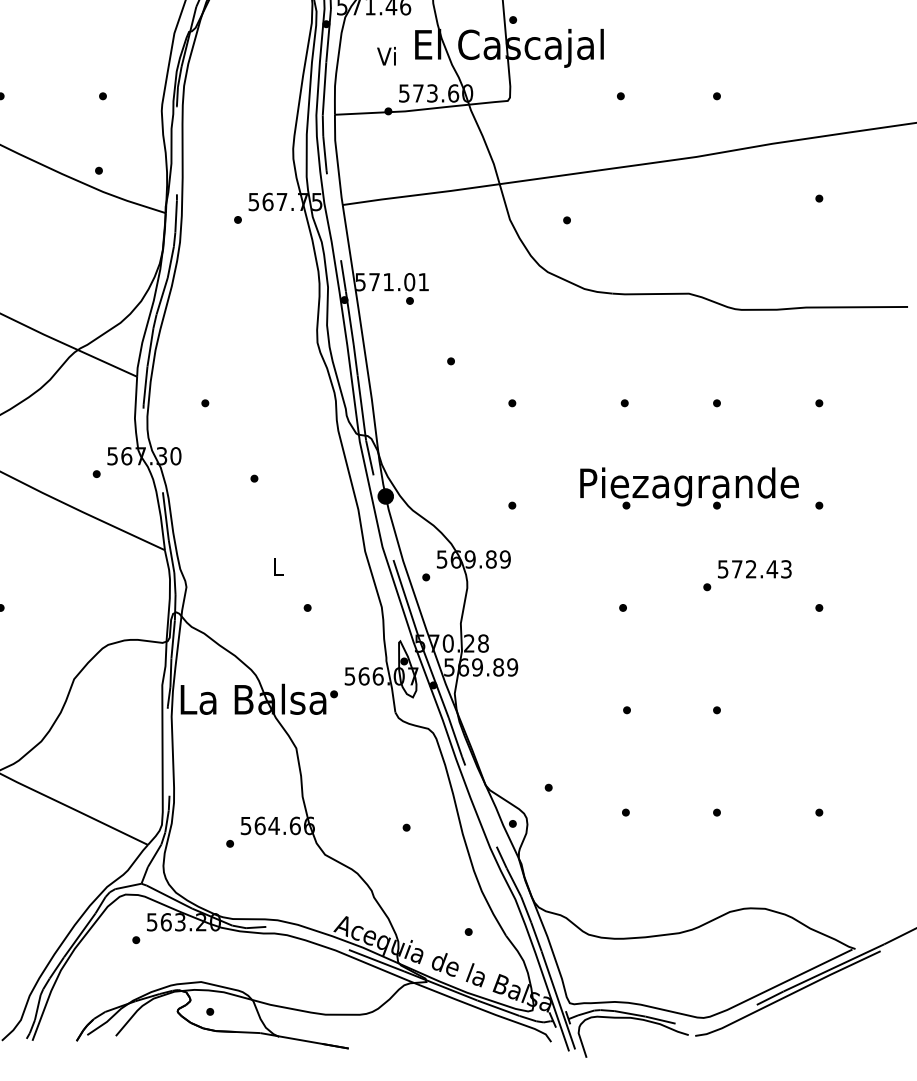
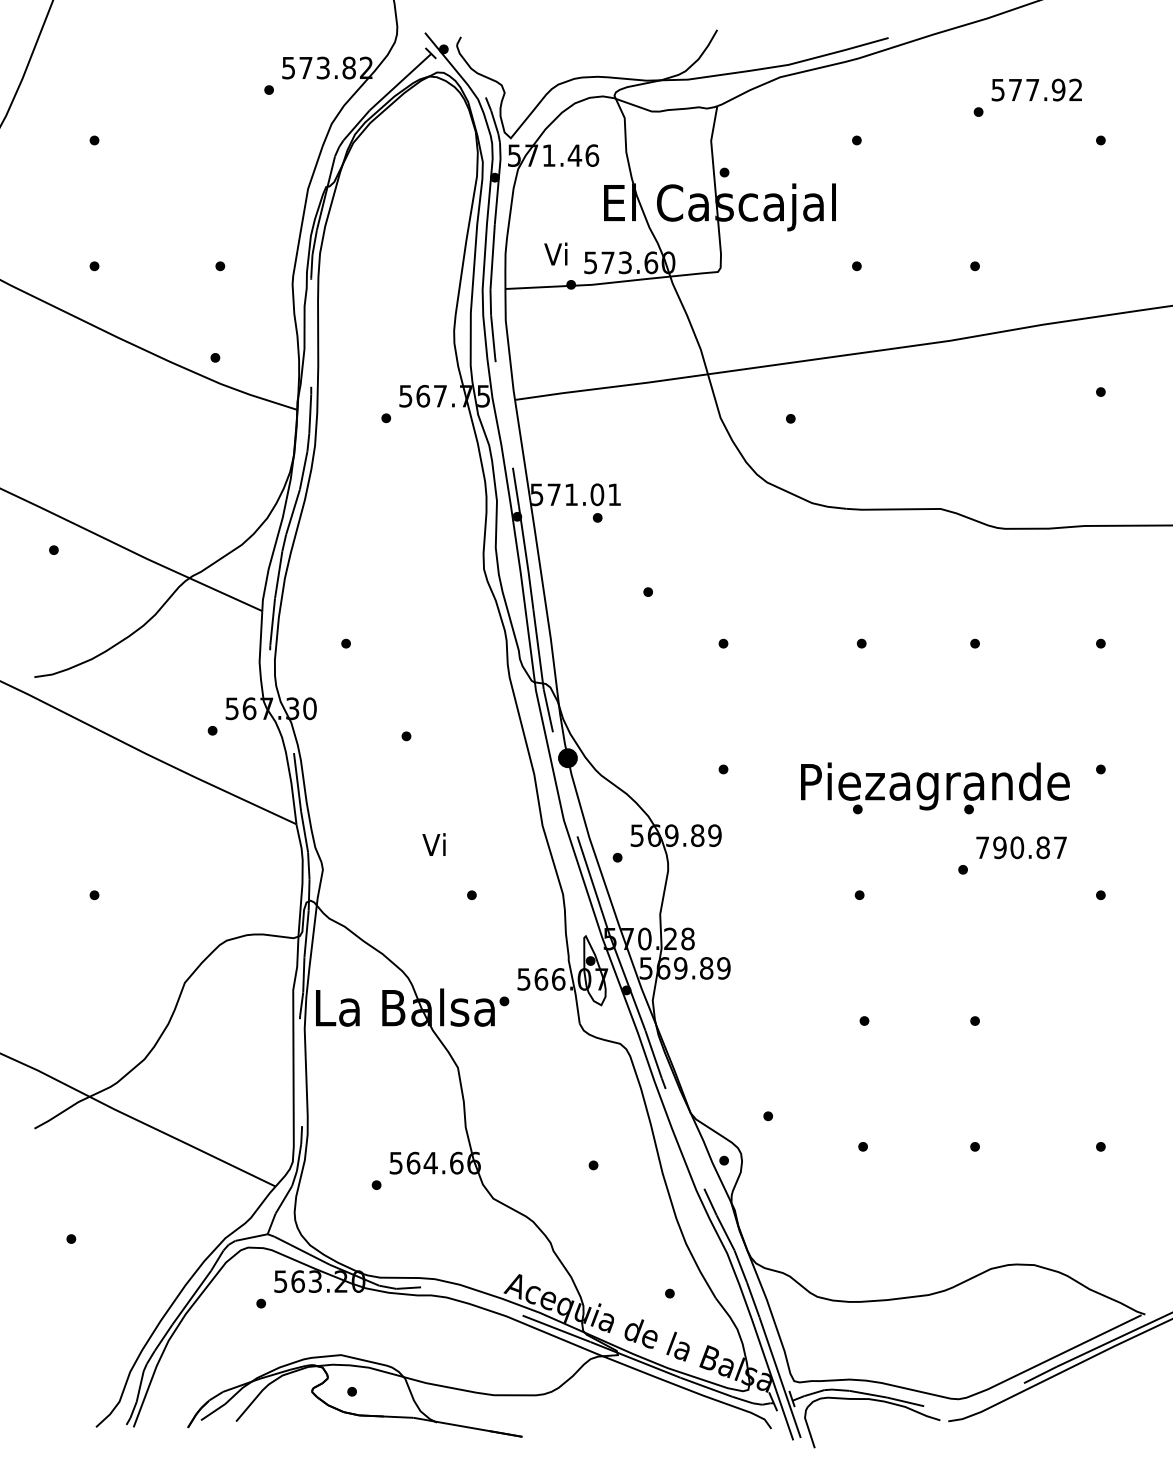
text: (386, 55) -> (555, 253), moved
text: (689, 488) -> (935, 788), moved
text: (276, 566) -> (433, 844), L -> Vi
text: (754, 569) -> (1021, 847), 572.43 -> 790.87

